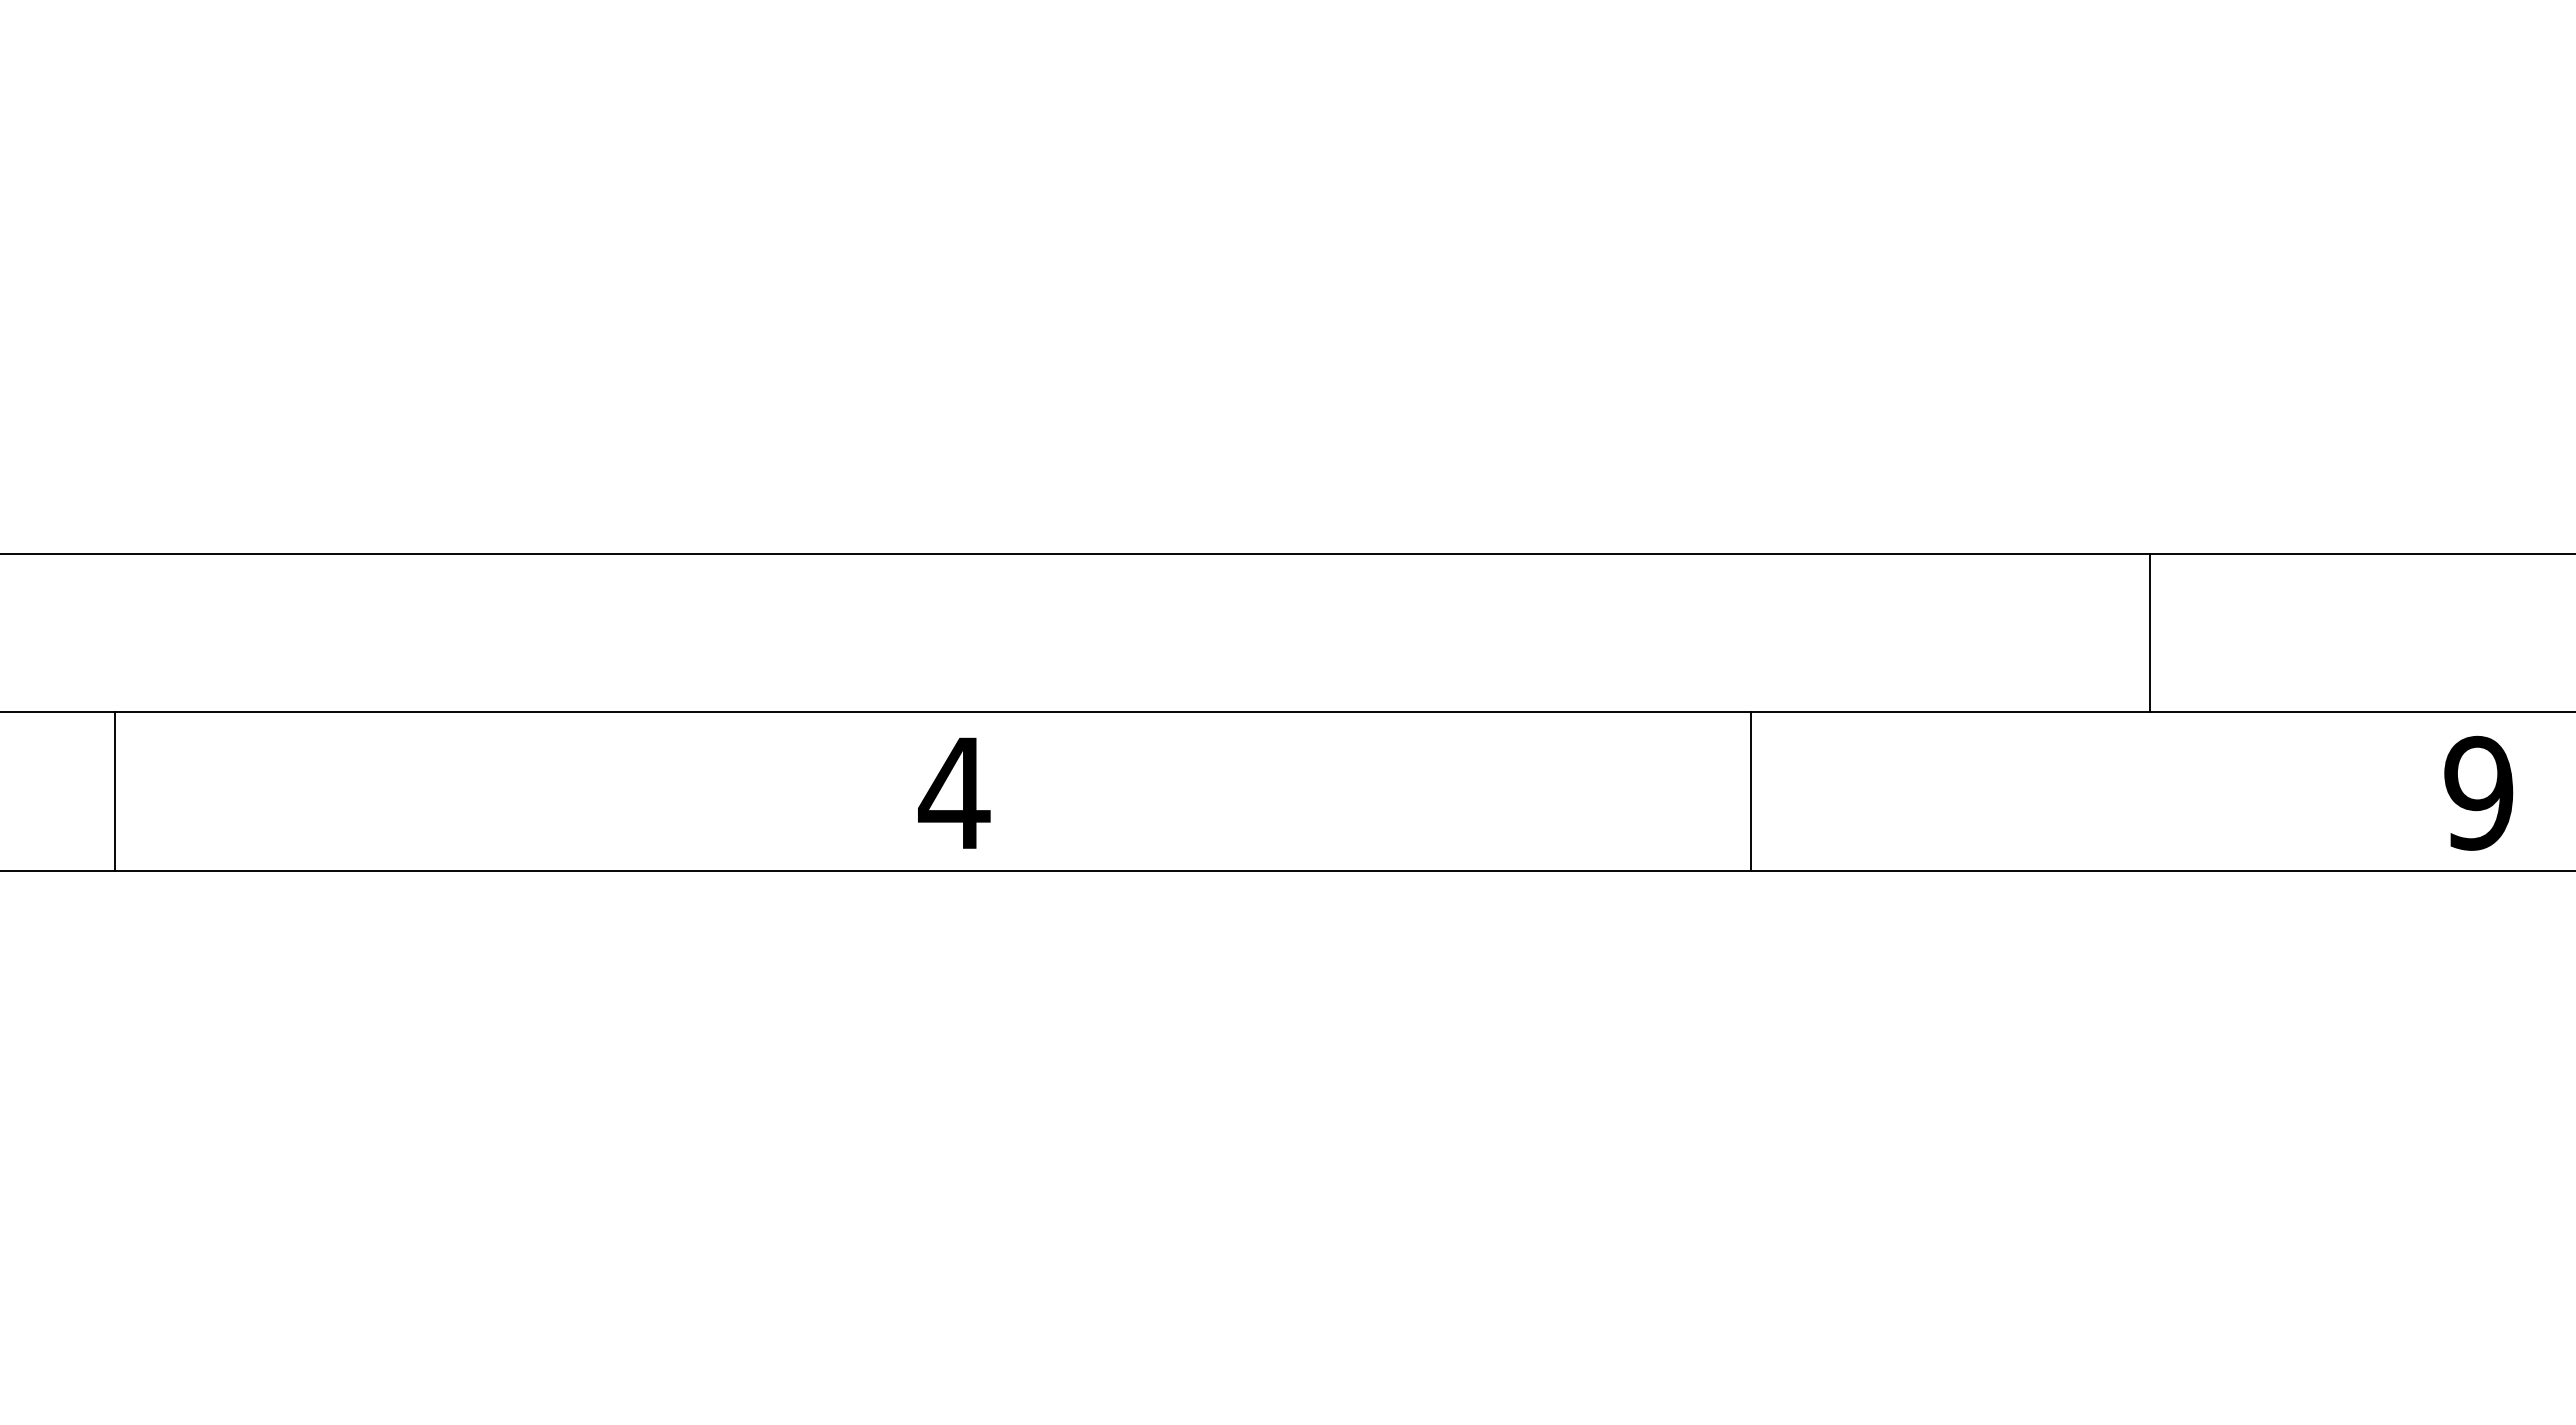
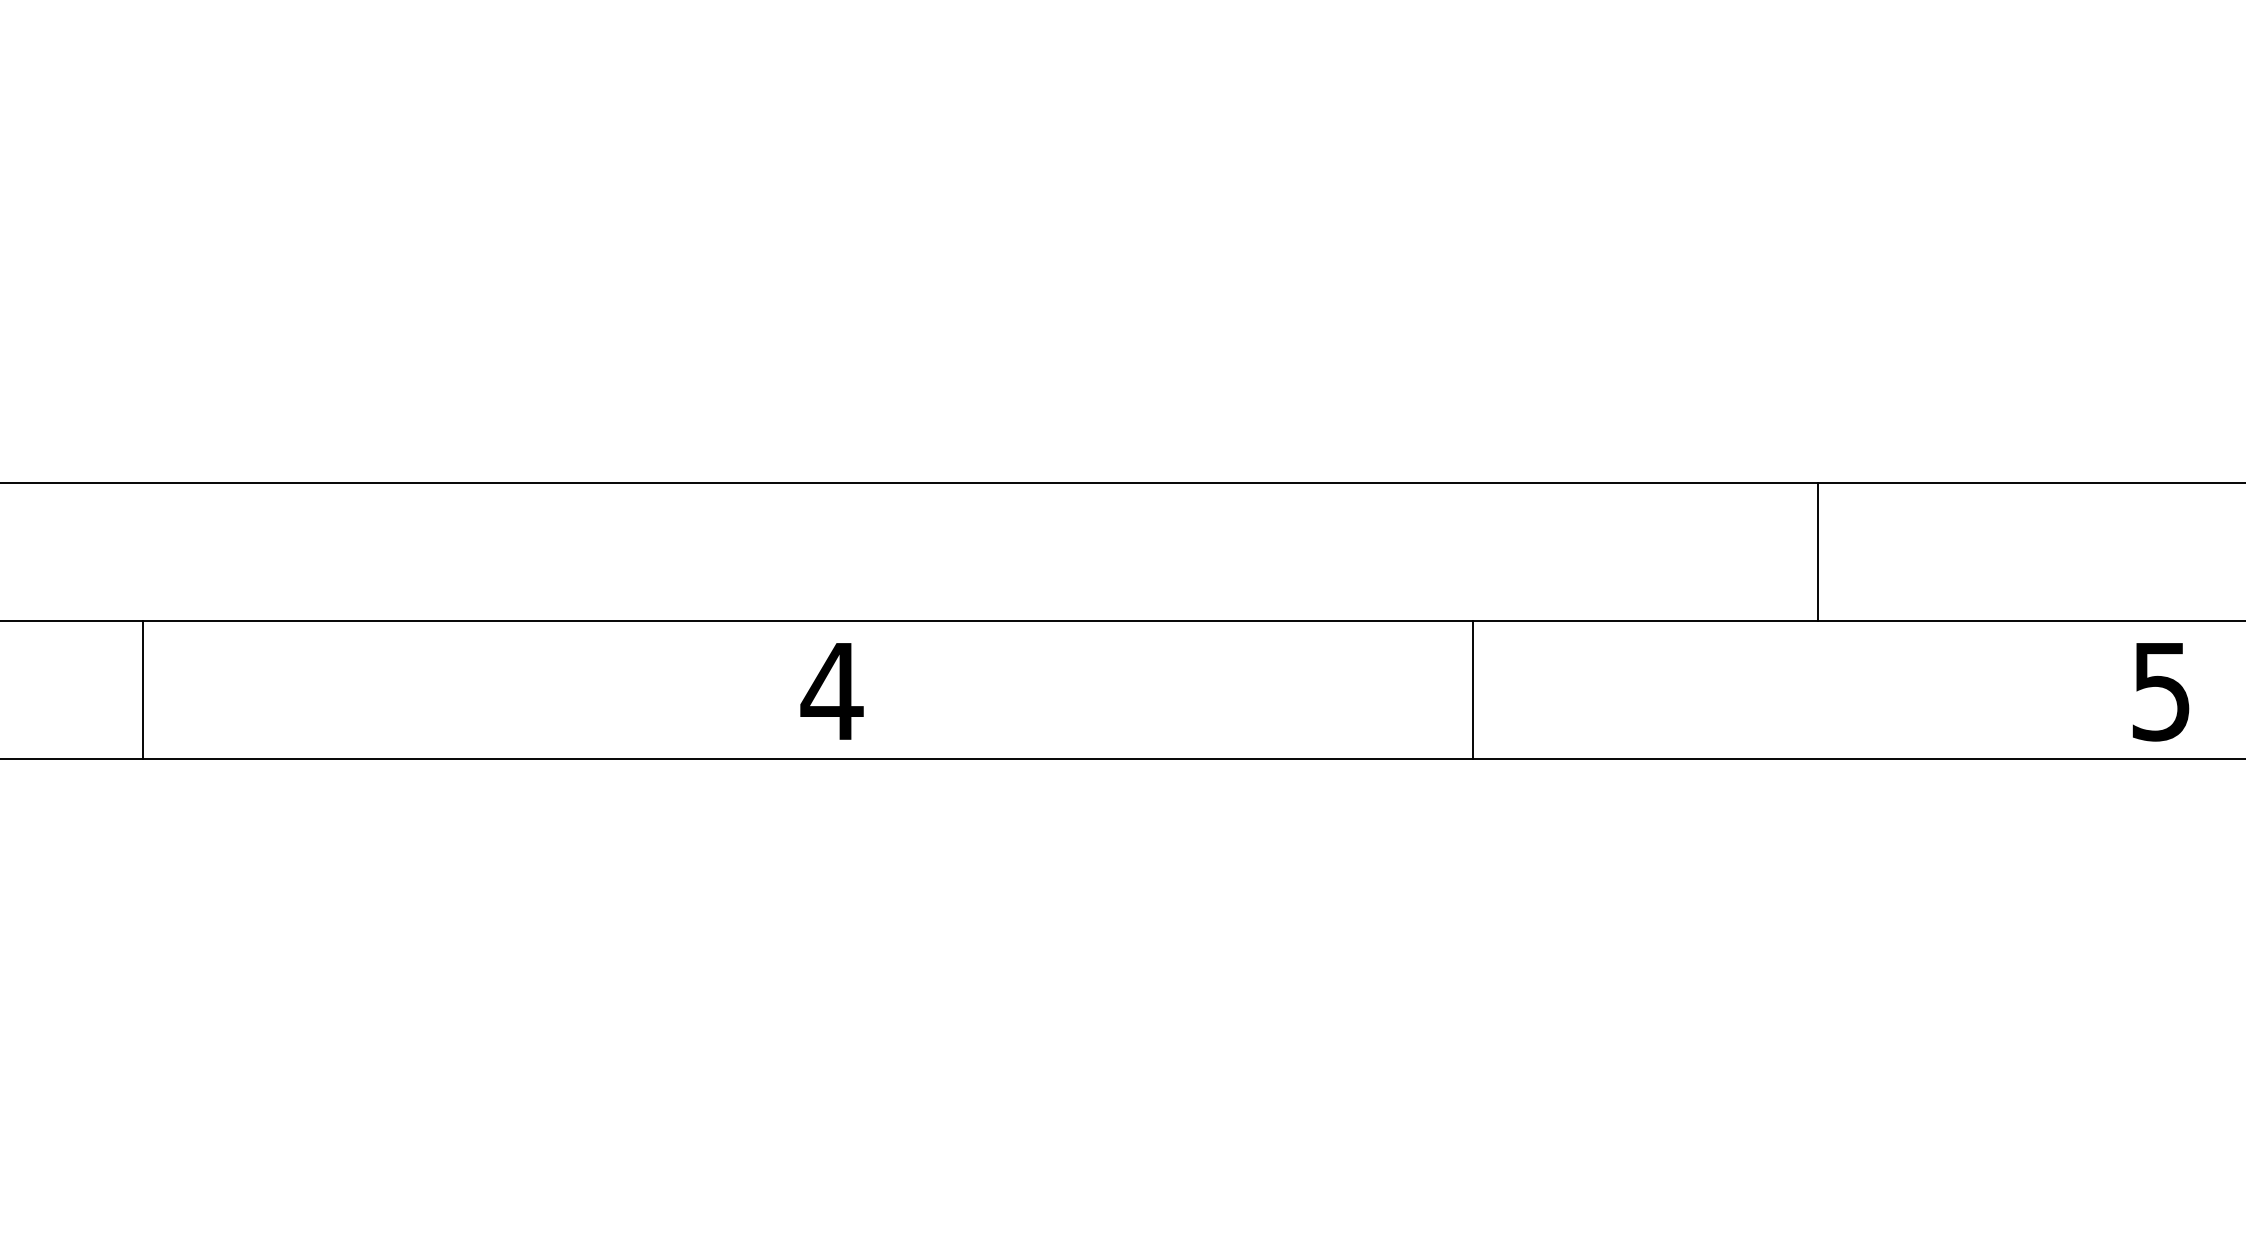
line: (2150, 633) -> (1818, 552), moved
line: (115, 791) -> (143, 689), moved
line: (1750, 791) -> (1473, 689), moved
text: (2478, 792) -> (2160, 690), 9 -> 5

